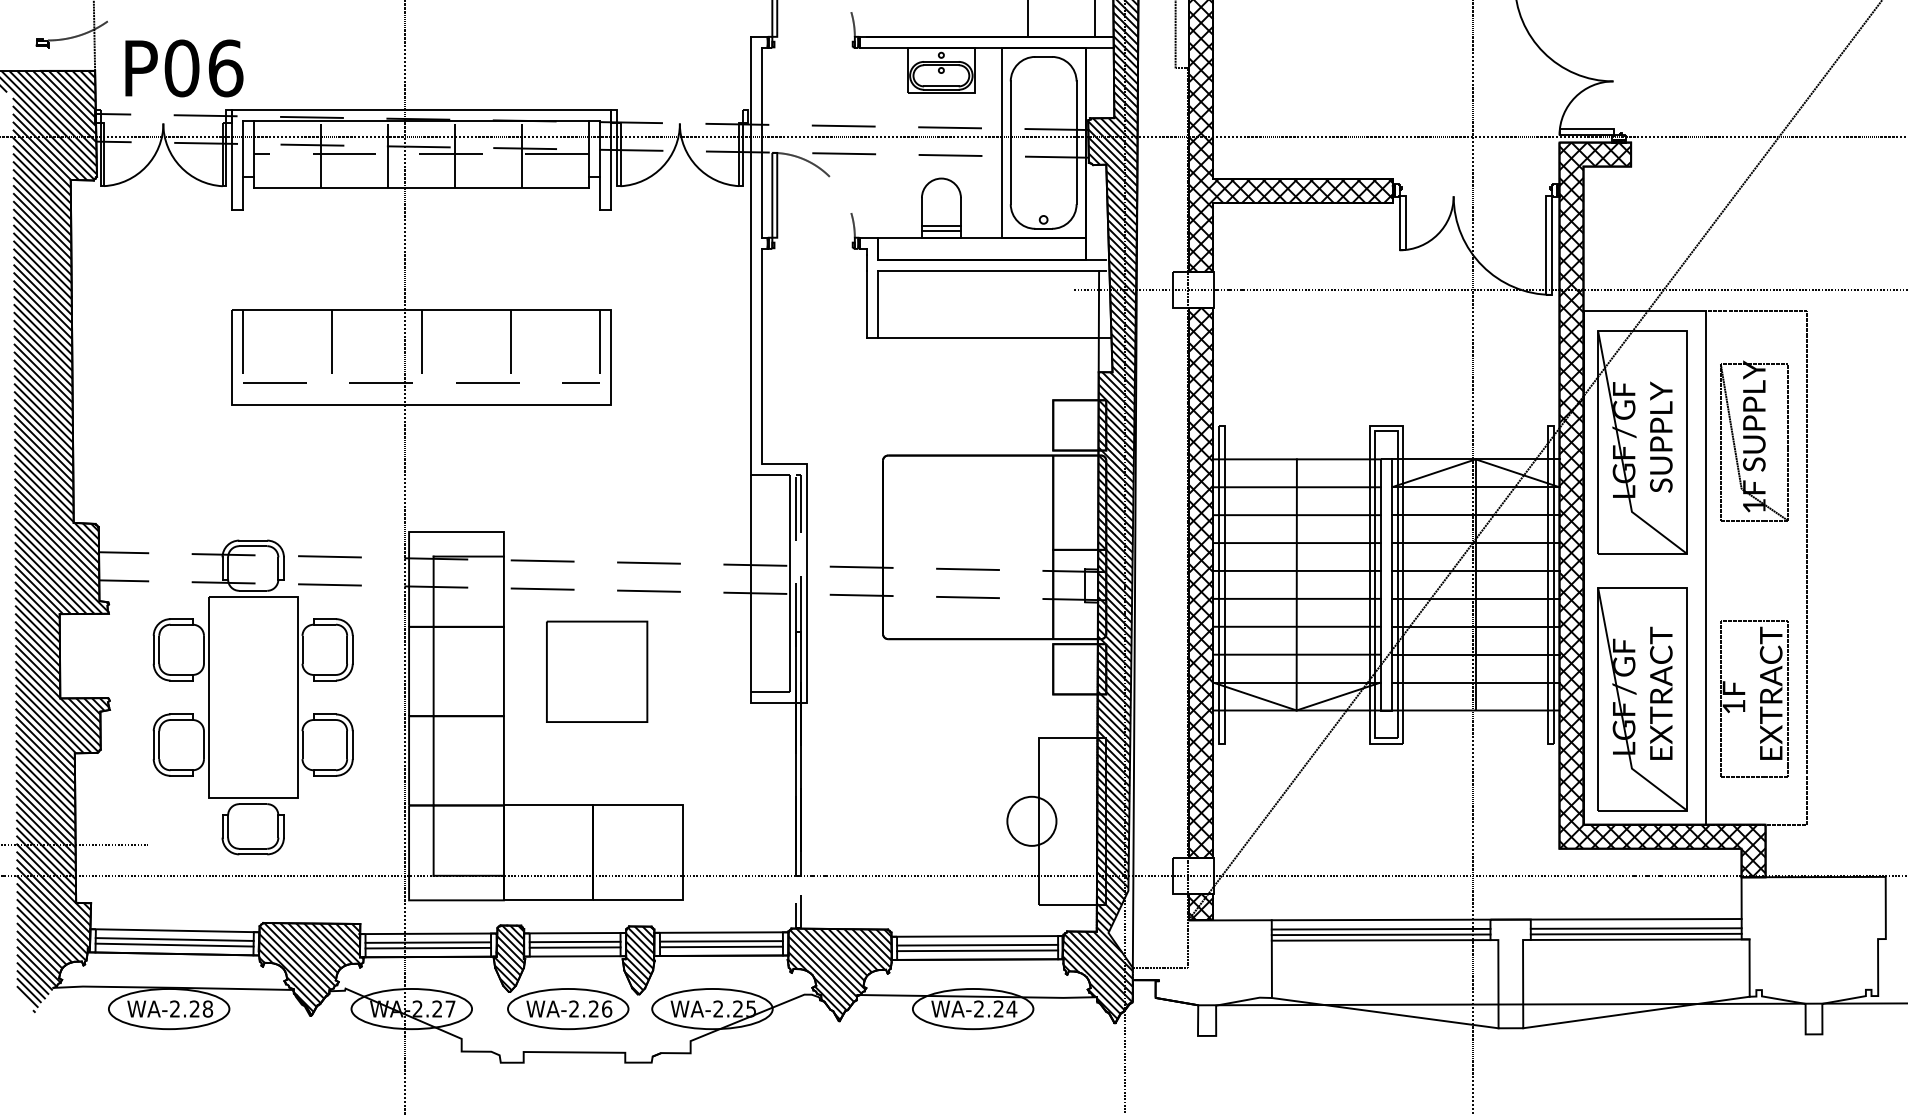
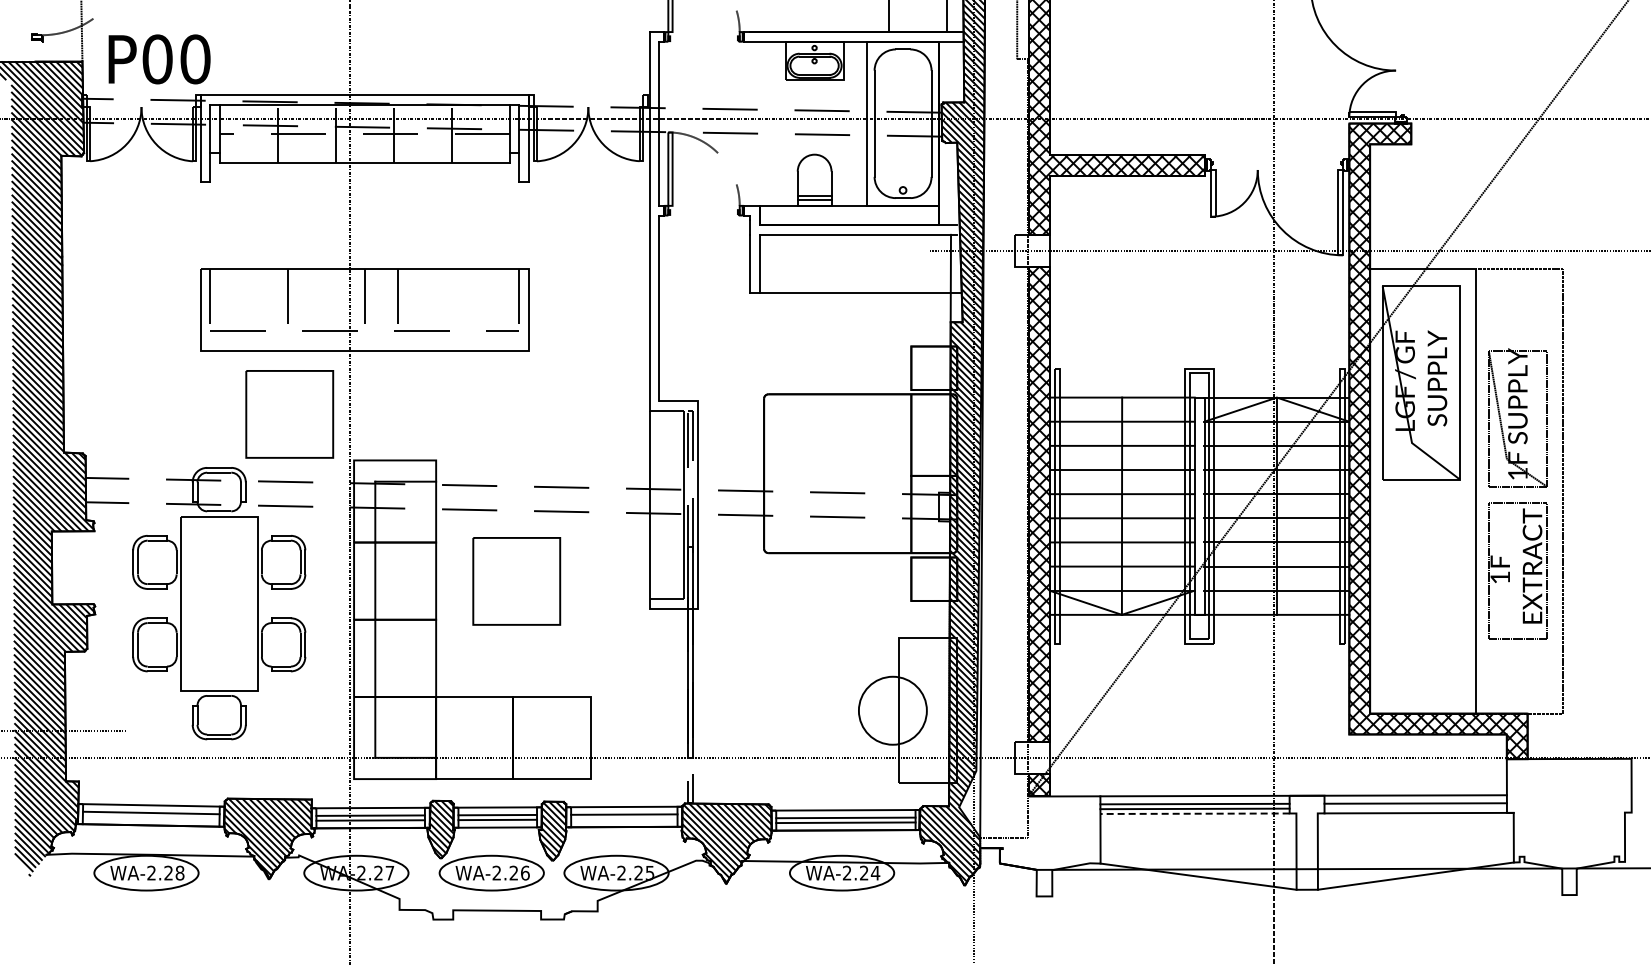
text: (225, 68) -> (195, 59), P06 -> P00
line: (511, 345) -> (398, 299), moved
part: (1753, 440) -> (1517, 417), moved
part: (334, 478) -> (289, 414), added
part: (1753, 698) -> (1517, 570), moved
part: (1642, 699) -> (1421, 605), removed
circle: (1031, 821) -> (892, 710), size x1.6
line: (1635, 934) -> (1415, 808), removed
line: (1381, 940) -> (1195, 813), solid -> dashed
line: (173, 944) -> (150, 817), removed
line: (721, 947) -> (624, 819), removed

